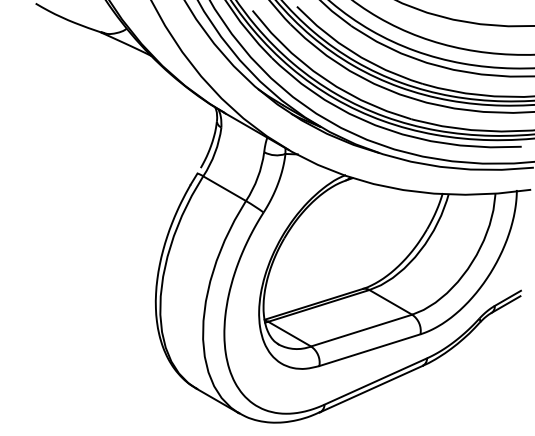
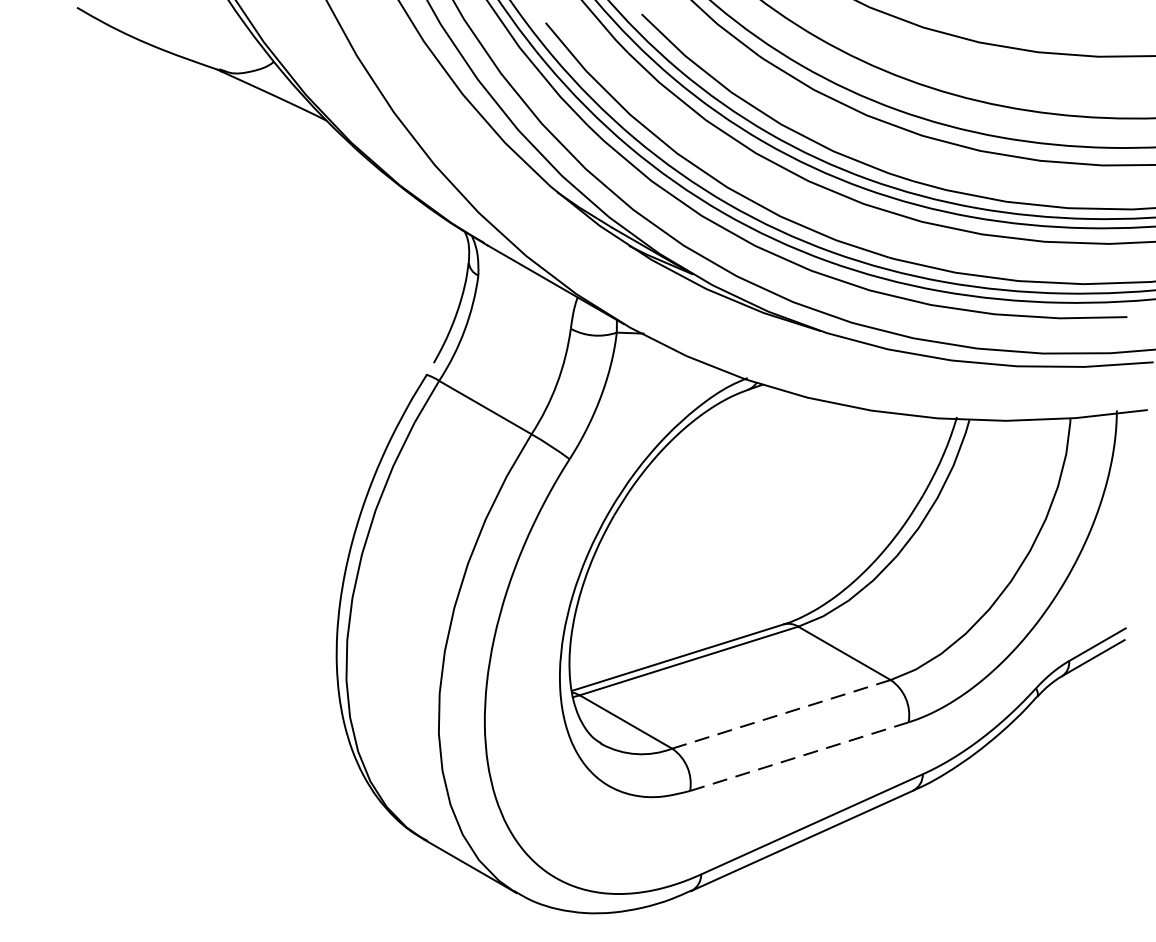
line: (361, 330) -> (781, 714), solid -> dashed
line: (369, 350) -> (798, 757), solid -> dashed

